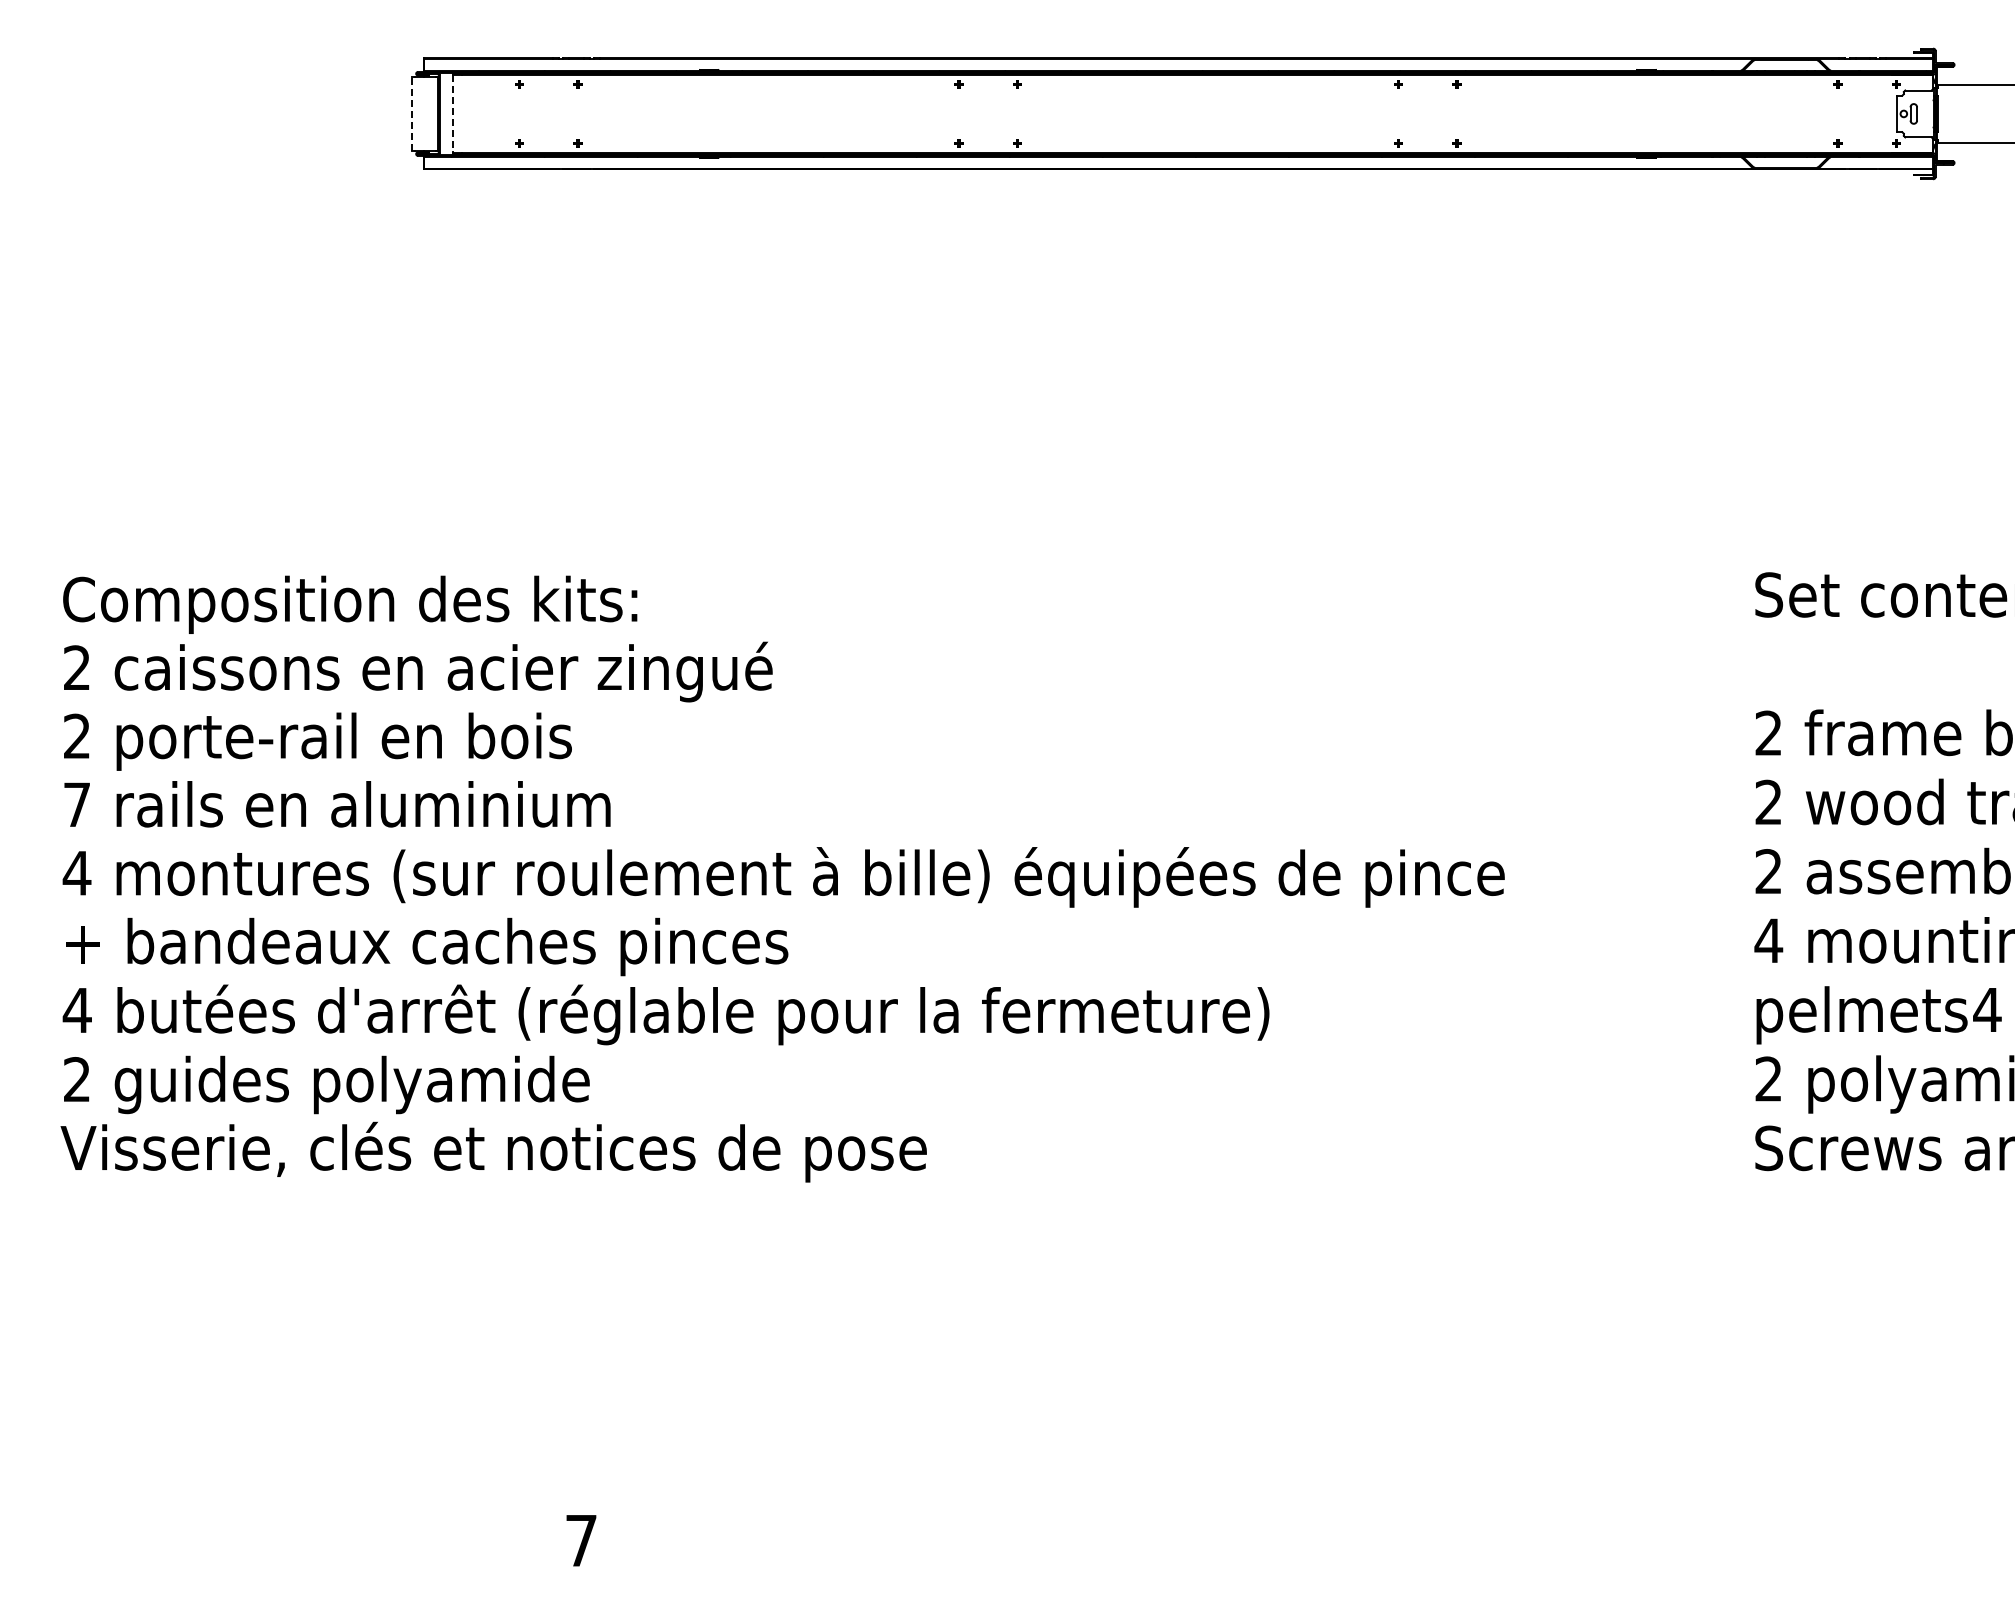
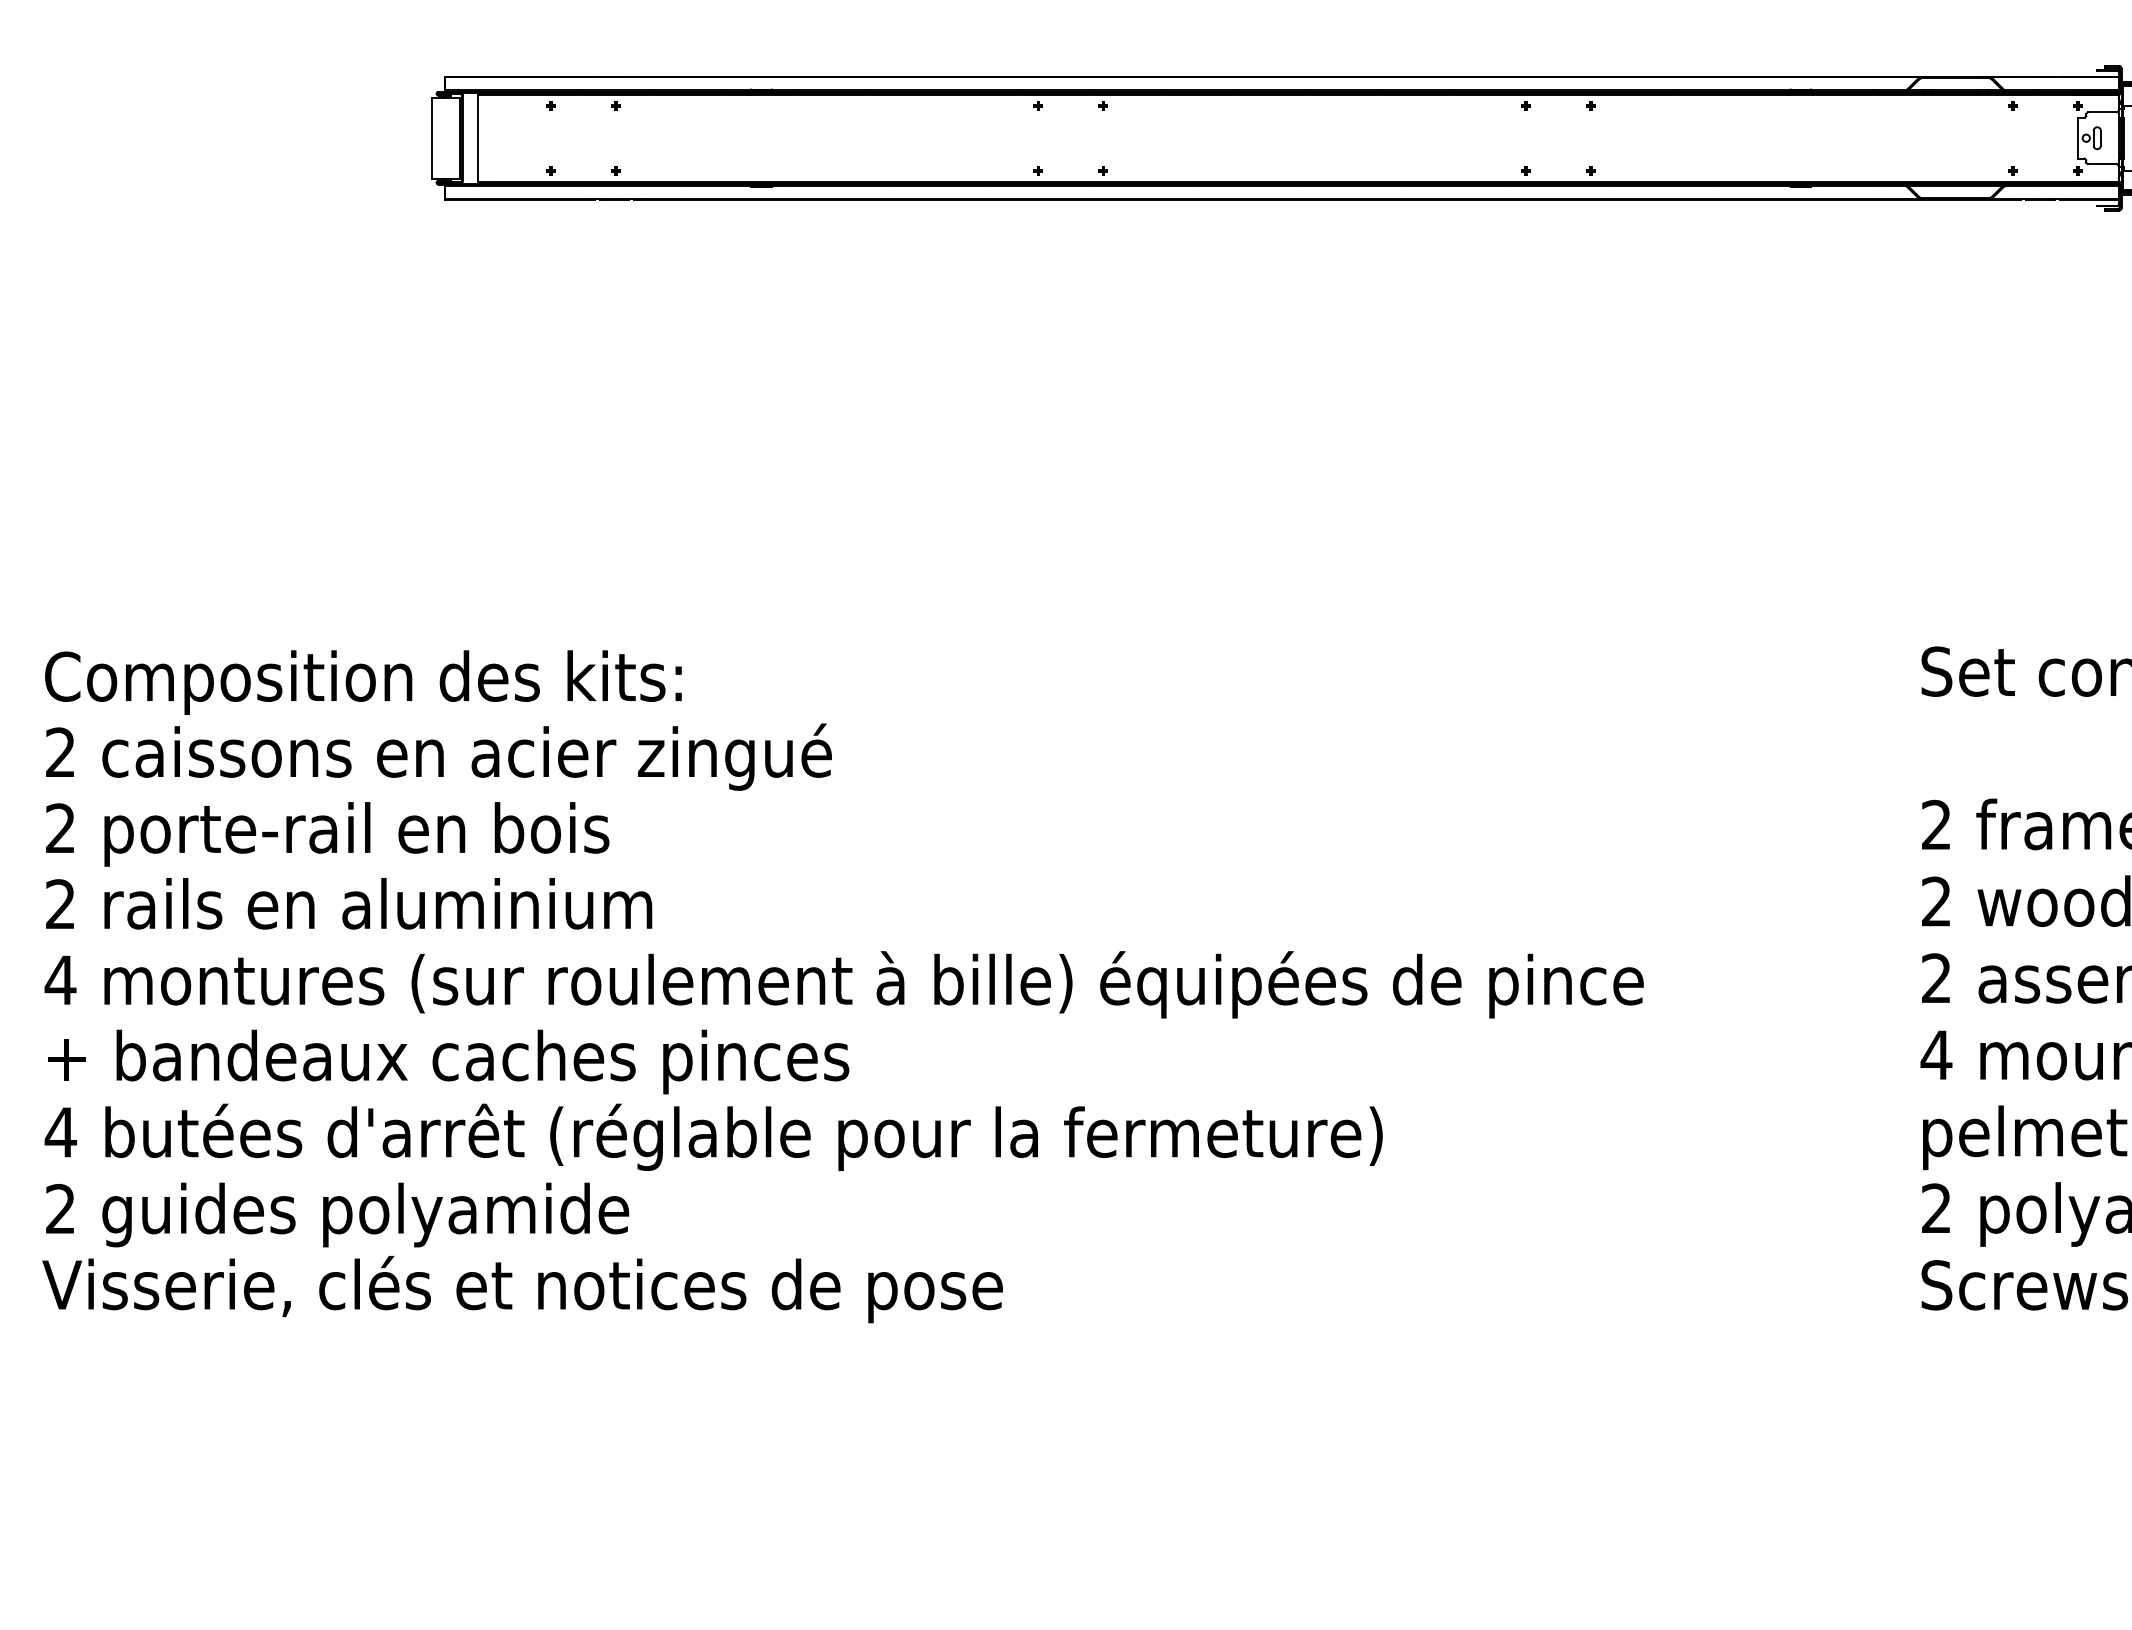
line: (412, 113) -> (432, 137), dashed -> solid
line: (453, 113) -> (477, 137), dashed -> solid
text: (76, 804) -> (59, 904), 7 -> 2

